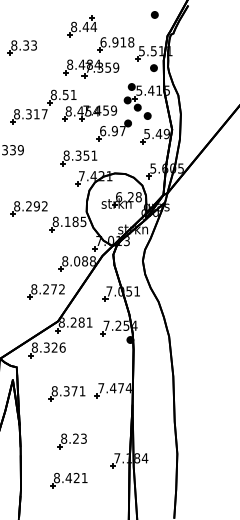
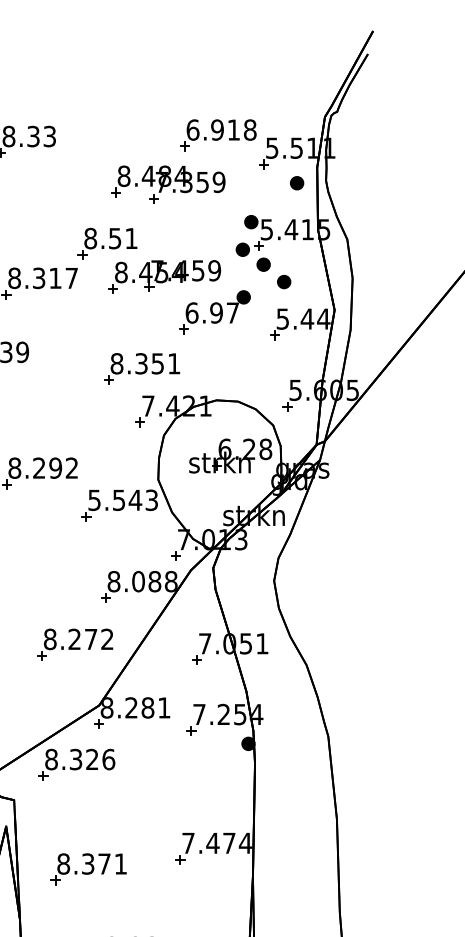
part: (154, 14) -> (298, 72), removed
part: (81, 26) -> (147, 97), removed
text: (166, 133) -> (322, 318), 5.49 -> 5.44
text: (69, 221) -> (122, 499), 8.185 -> 5.543
part: (66, 393) -> (87, 868), moved

